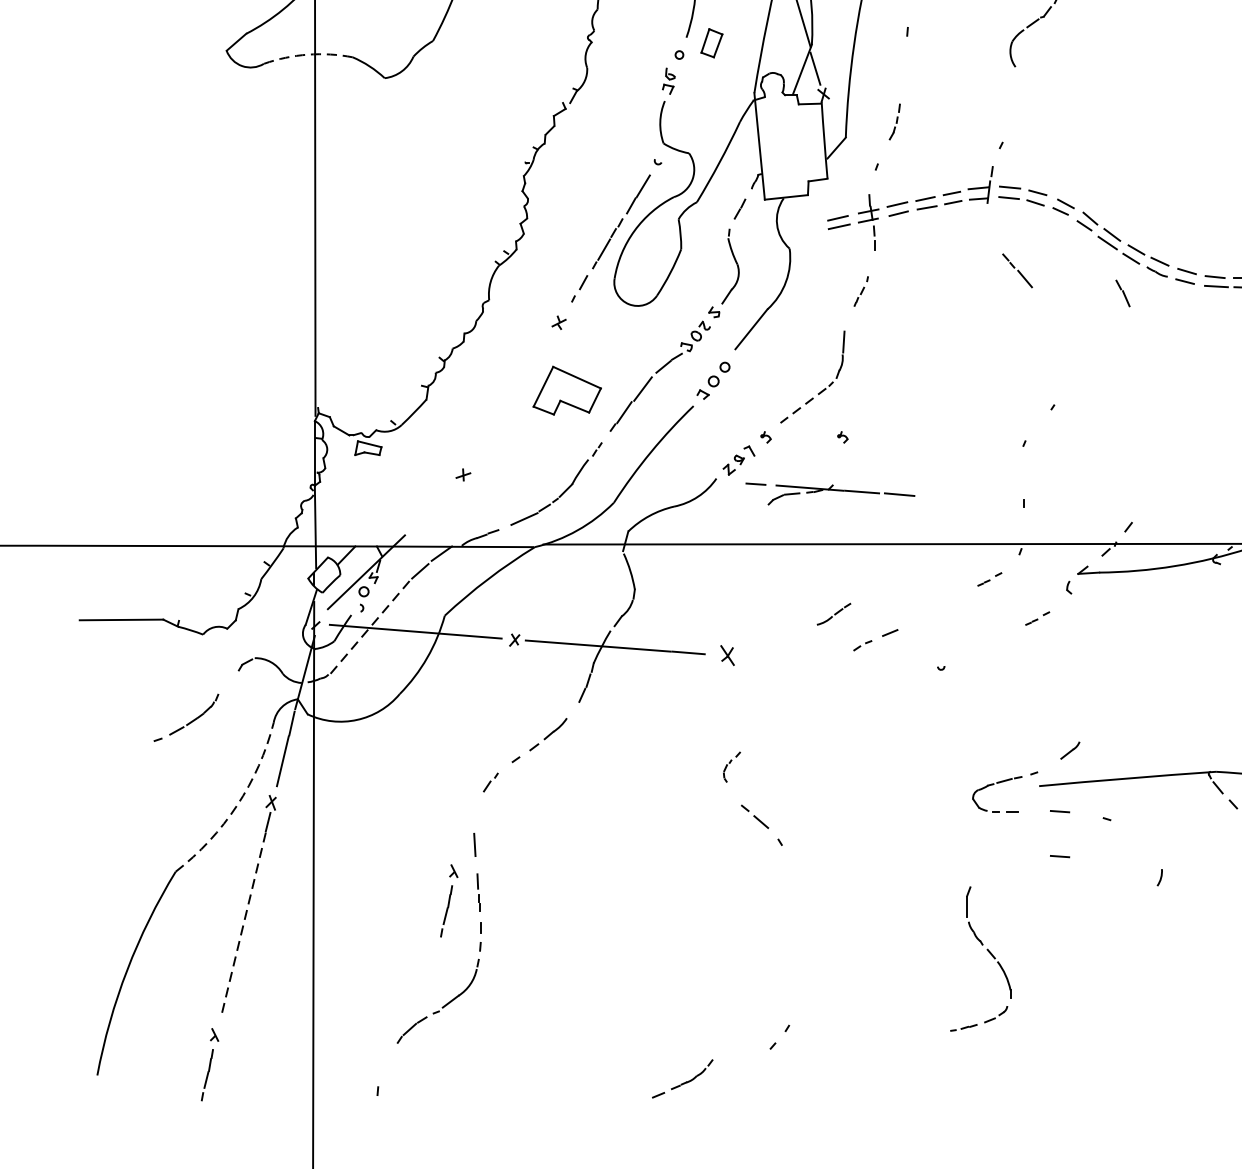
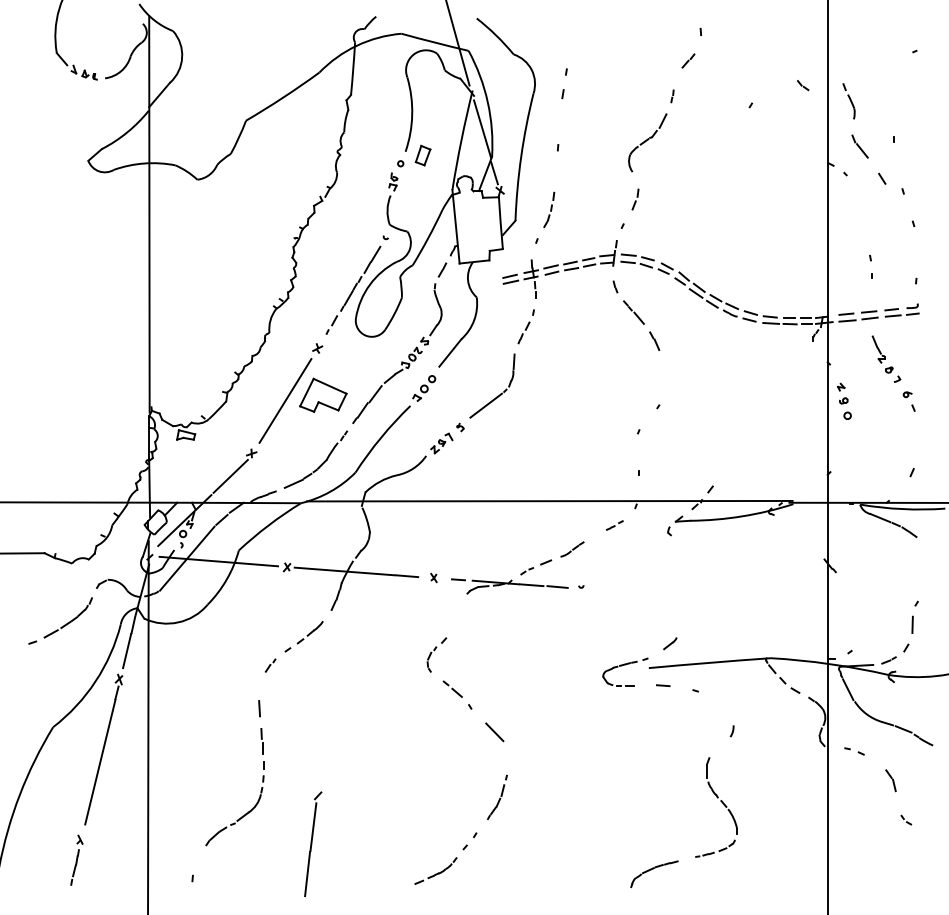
arc: (308, 54) -> (144, 163), dashed -> solid
part: (1019, 106) -> (635, 199), added
part: (895, 121) -> (549, 209), size x1.43
line: (990, 232) -> (615, 286), added
part: (860, 290) -> (525, 326), size x1.67
line: (1122, 292) -> (654, 340), moved
line: (512, 398) -> (285, 400), added
line: (803, 405) -> (486, 405), dashed -> solid
part: (842, 437) -> (513, 427), removed
part: (829, 493) -> (509, 586), moved
line: (432, 506) -> (230, 475), added
part: (834, 614) -> (572, 549), moved
part: (1037, 618) -> (647, 552), removed
line: (368, 628) -> (186, 559), dashed -> solid
part: (726, 654) -> (433, 577), size x0.62
part: (186, 717) -> (60, 620), size x1.43
part: (731, 766) -> (436, 654), size x1.67
arc: (237, 805) -> (95, 681), dashed -> solid
line: (1060, 856) -> (663, 716), removed
line: (815, 879) -> (494, 732), added
part: (448, 899) -> (241, 746), removed
line: (244, 922) -> (100, 762), dashed -> solid
part: (987, 951) -> (721, 802), moved
part: (819, 973) -> (497, 797), added
part: (553, 1040) -> (313, 843), added
part: (682, 1078) -> (435, 870), moved
part: (1047, 1085) -> (654, 874), added

